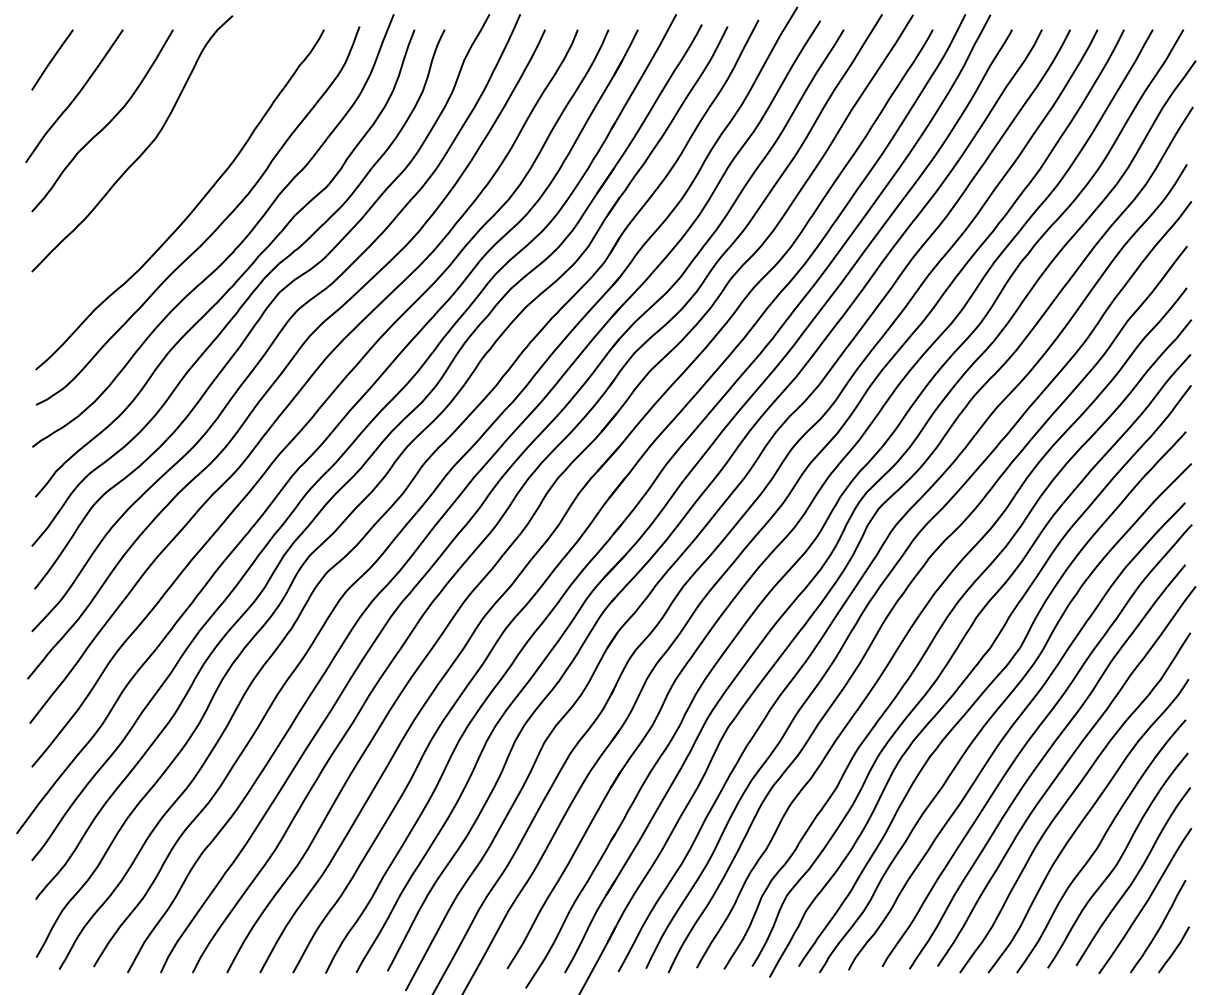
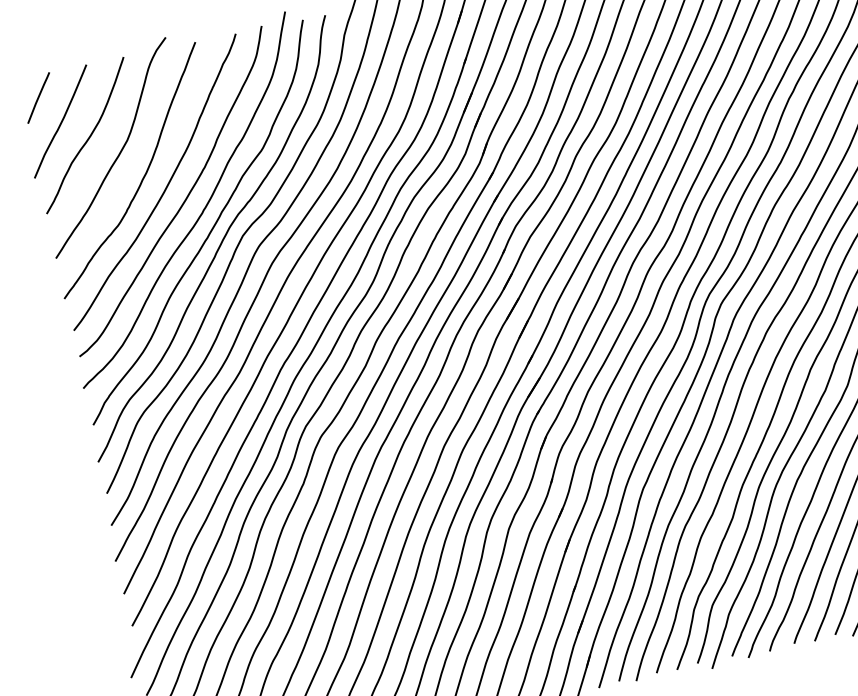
curve: (166, 189) -> (143, 176), added

